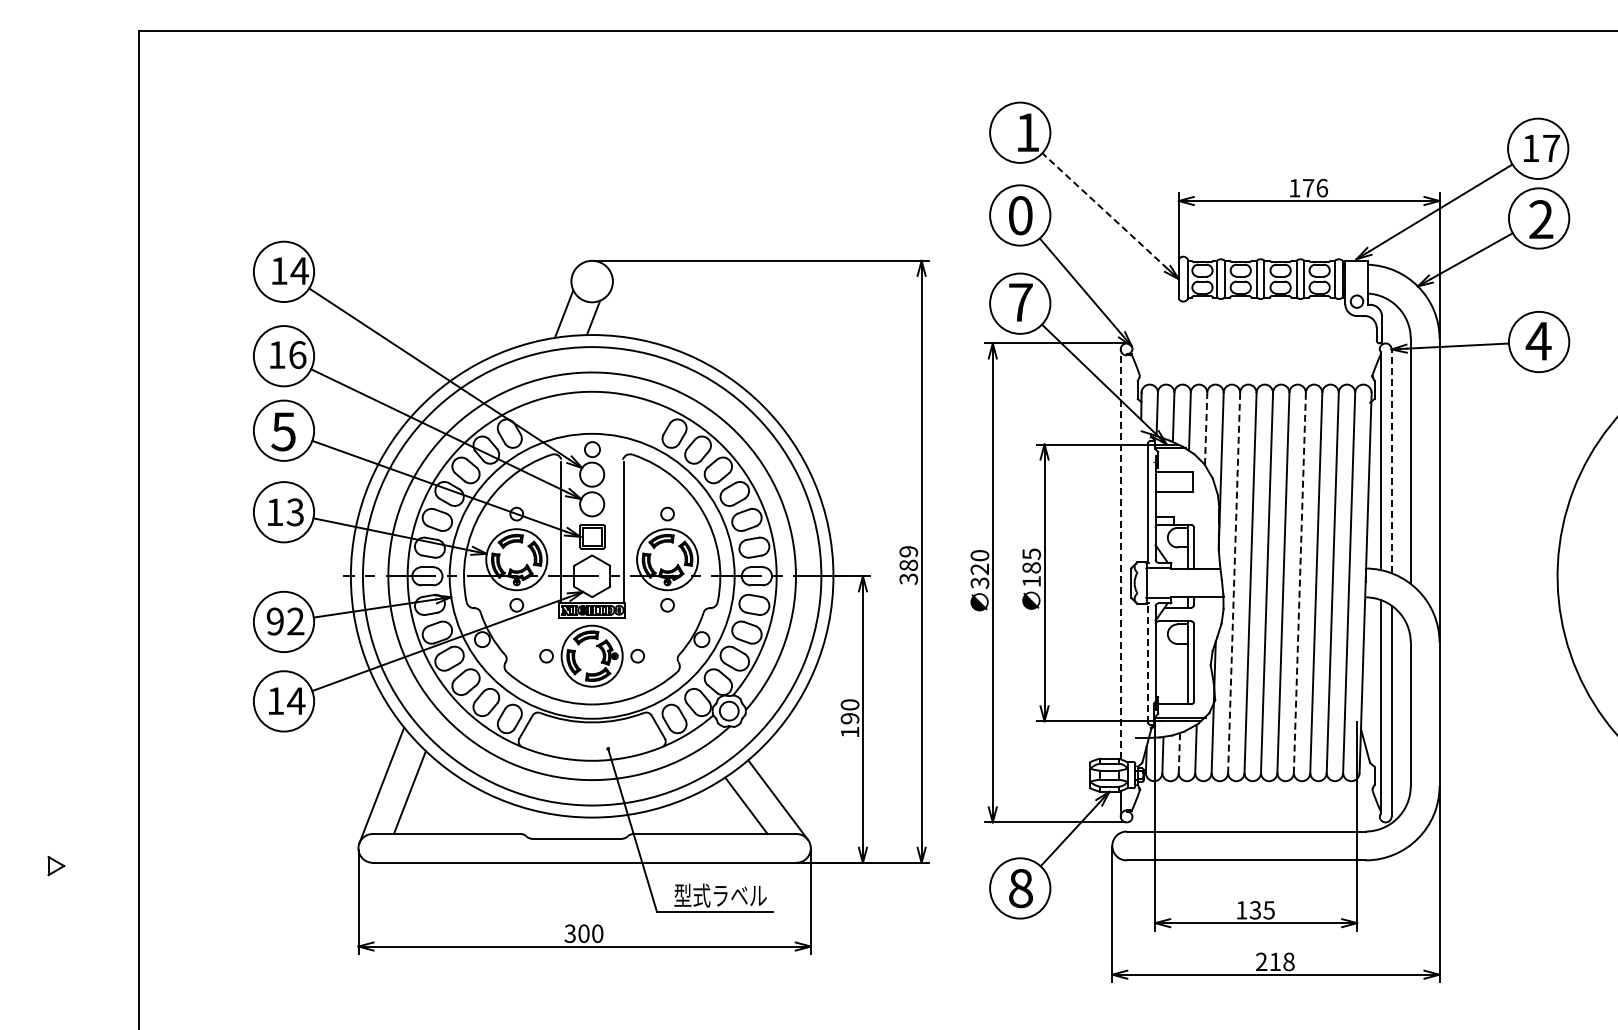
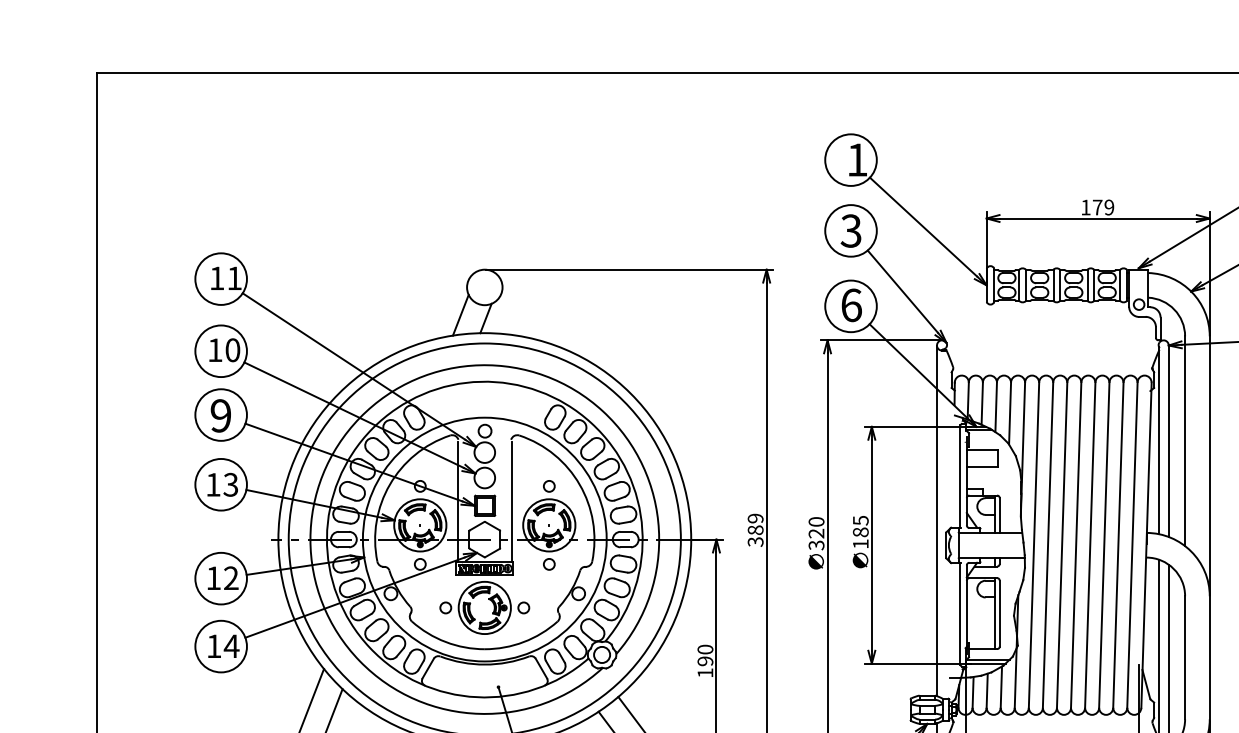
text: (1322, 187) -> (1109, 206), 176 -> 179
line: (1104, 210) -> (923, 226), dashed -> solid
text: (1020, 215) -> (851, 230), 0 -> 3
text: (299, 270) -> (234, 277), 14 -> 11
text: (1021, 302) -> (852, 305), 7 -> 6
text: (297, 354) -> (232, 349), 16 -> 10
line: (1206, 428) -> (1010, 413), dashed -> solid
text: (283, 431) -> (220, 415), 5 -> 9
line: (1391, 461) -> (1168, 441), dashed -> solid
line: (1120, 554) -> (936, 520), dashed -> solid
line: (1234, 583) -> (1034, 545), dashed -> solid
line: (1299, 583) -> (1089, 545), dashed -> solid
text: (274, 621) -> (213, 578), 92 -> 12
line: (1148, 663) -> (960, 614), dashed -> solid
line: (1179, 753) -> (987, 691), dashed -> solid

